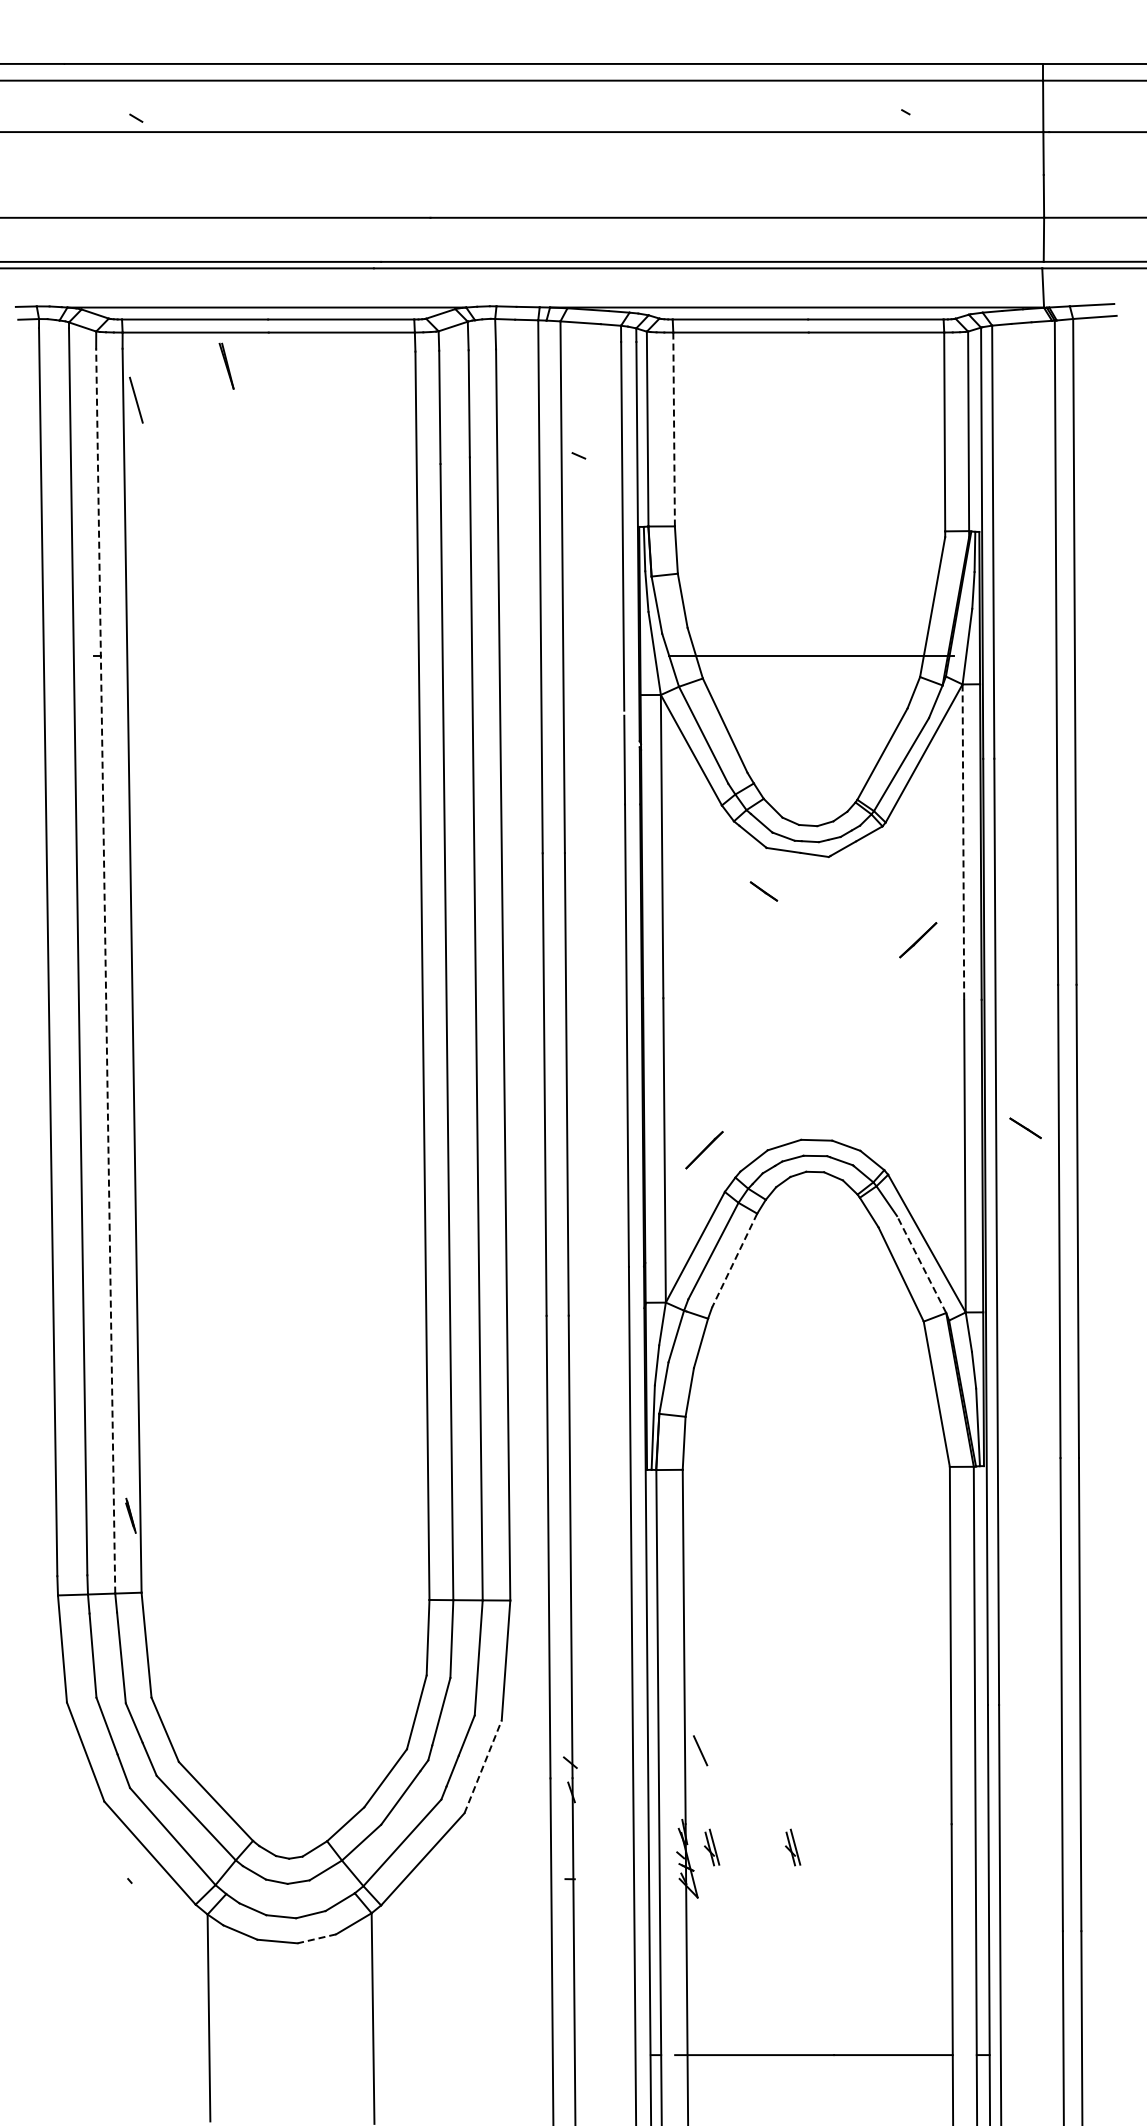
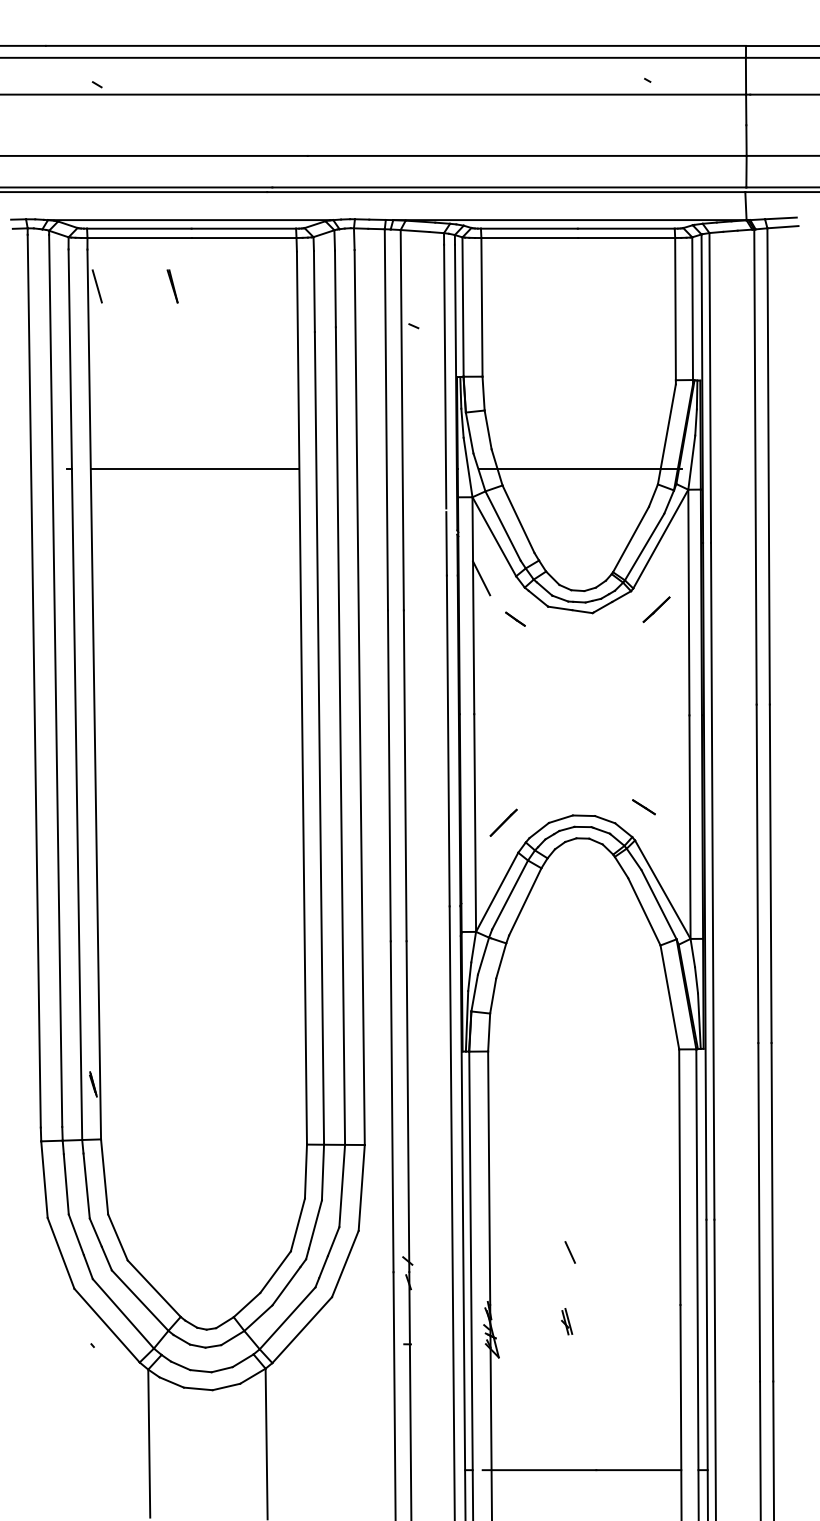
part: (226, 365) -> (172, 285), moved
line: (674, 429) -> (482, 307), dashed -> solid
line: (272, 656) -> (194, 469), added
line: (673, 807) -> (481, 577), added
line: (963, 842) -> (688, 602), dashed -> solid
line: (763, 891) -> (515, 619), moved
line: (918, 940) -> (656, 609), moved
line: (105, 971) -> (75, 695), dashed -> solid
line: (1025, 1128) -> (643, 807), moved
line: (734, 1261) -> (525, 902), dashed -> solid
line: (921, 1264) -> (658, 904), dashed -> solid
line: (700, 1750) -> (570, 1252), moved
line: (483, 1766) -> (345, 1263), dashed -> solid
part: (712, 1847) -> (509, 1321), removed
line: (316, 1938) -> (226, 1386), dashed -> solid

